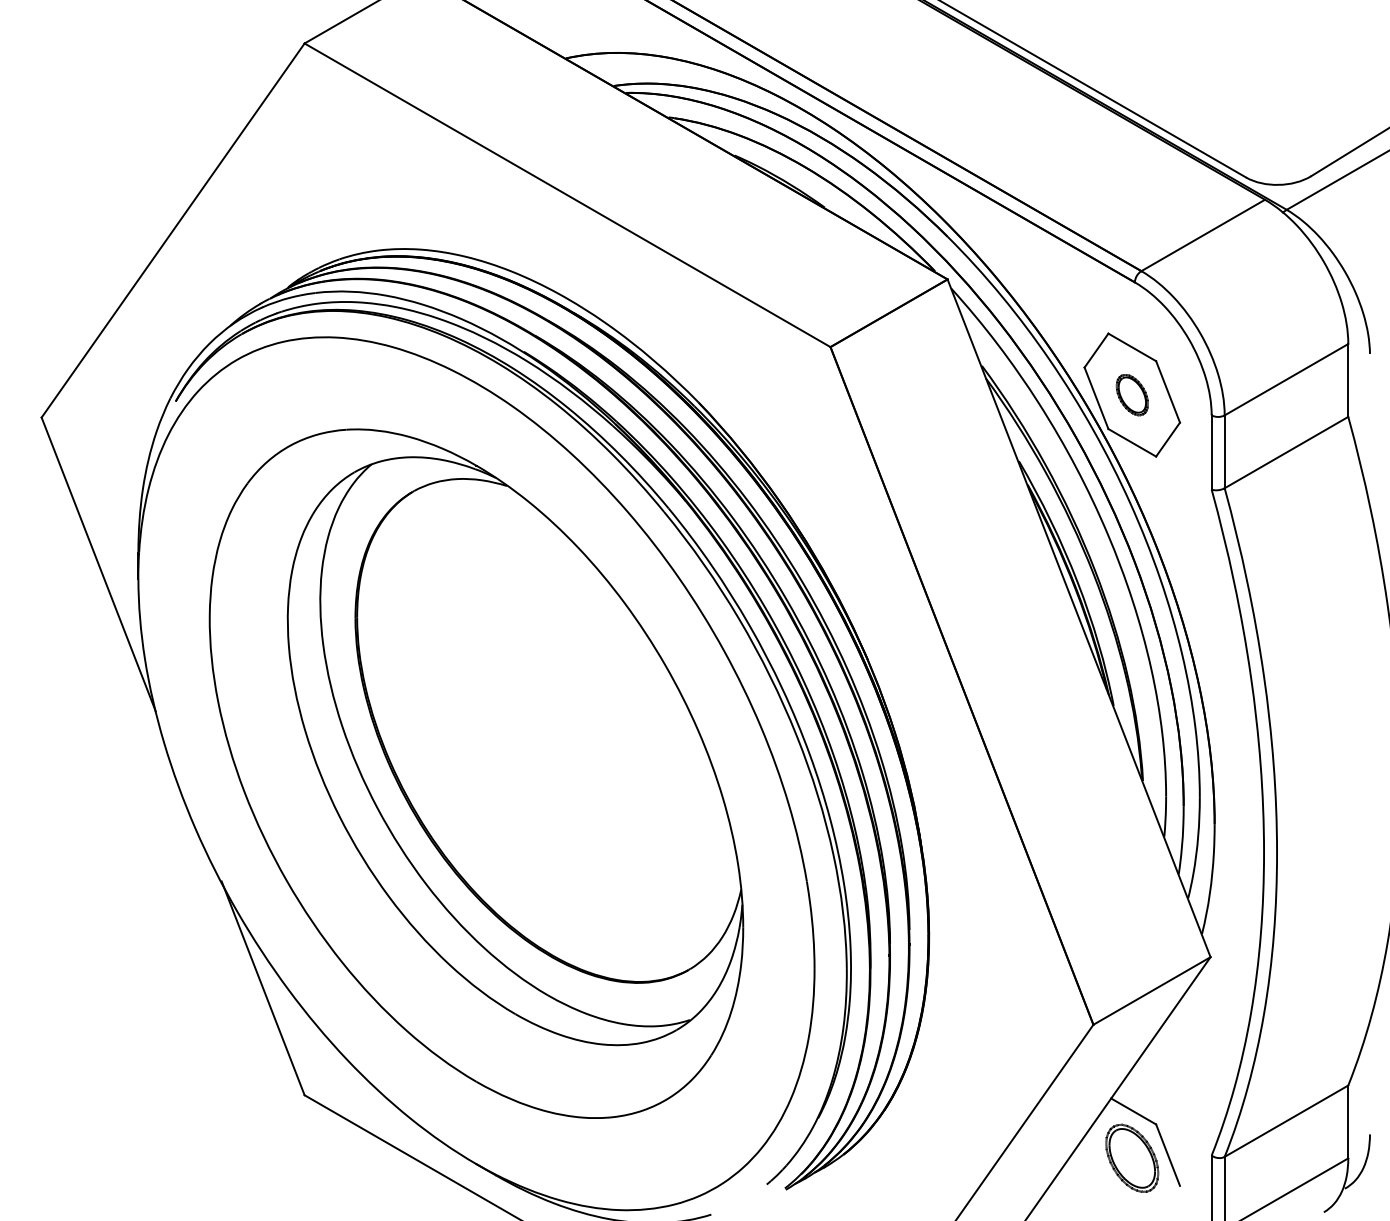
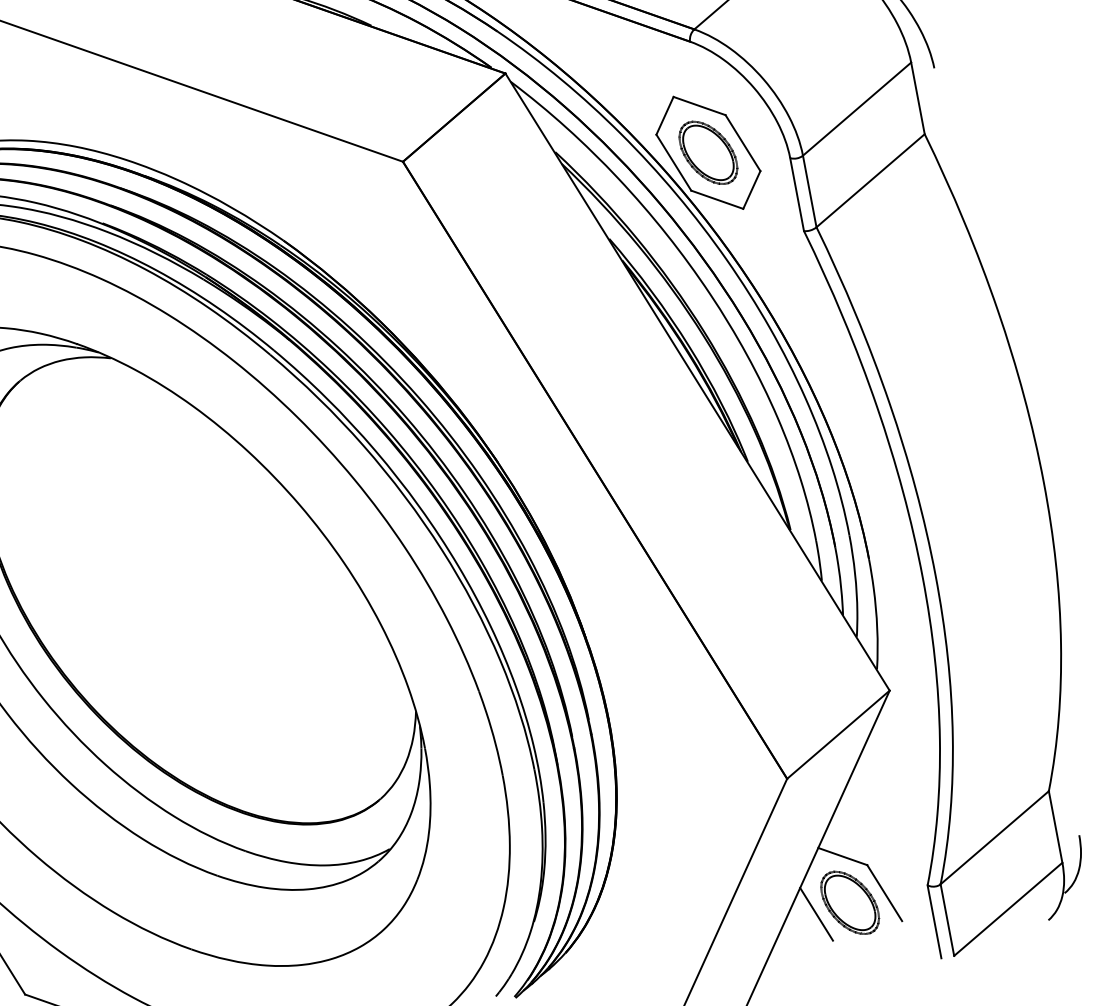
part: (1132, 394) -> (708, 152), size x1.67
line: (1096, 1163) -> (815, 914), added

